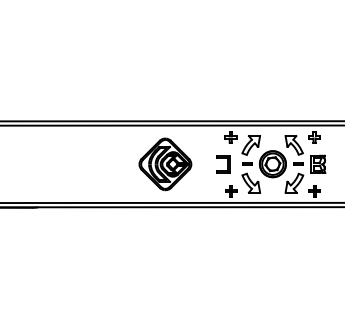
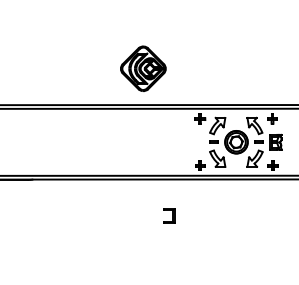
part: (165, 164) -> (143, 68), moved
part: (223, 164) -> (169, 216), moved

